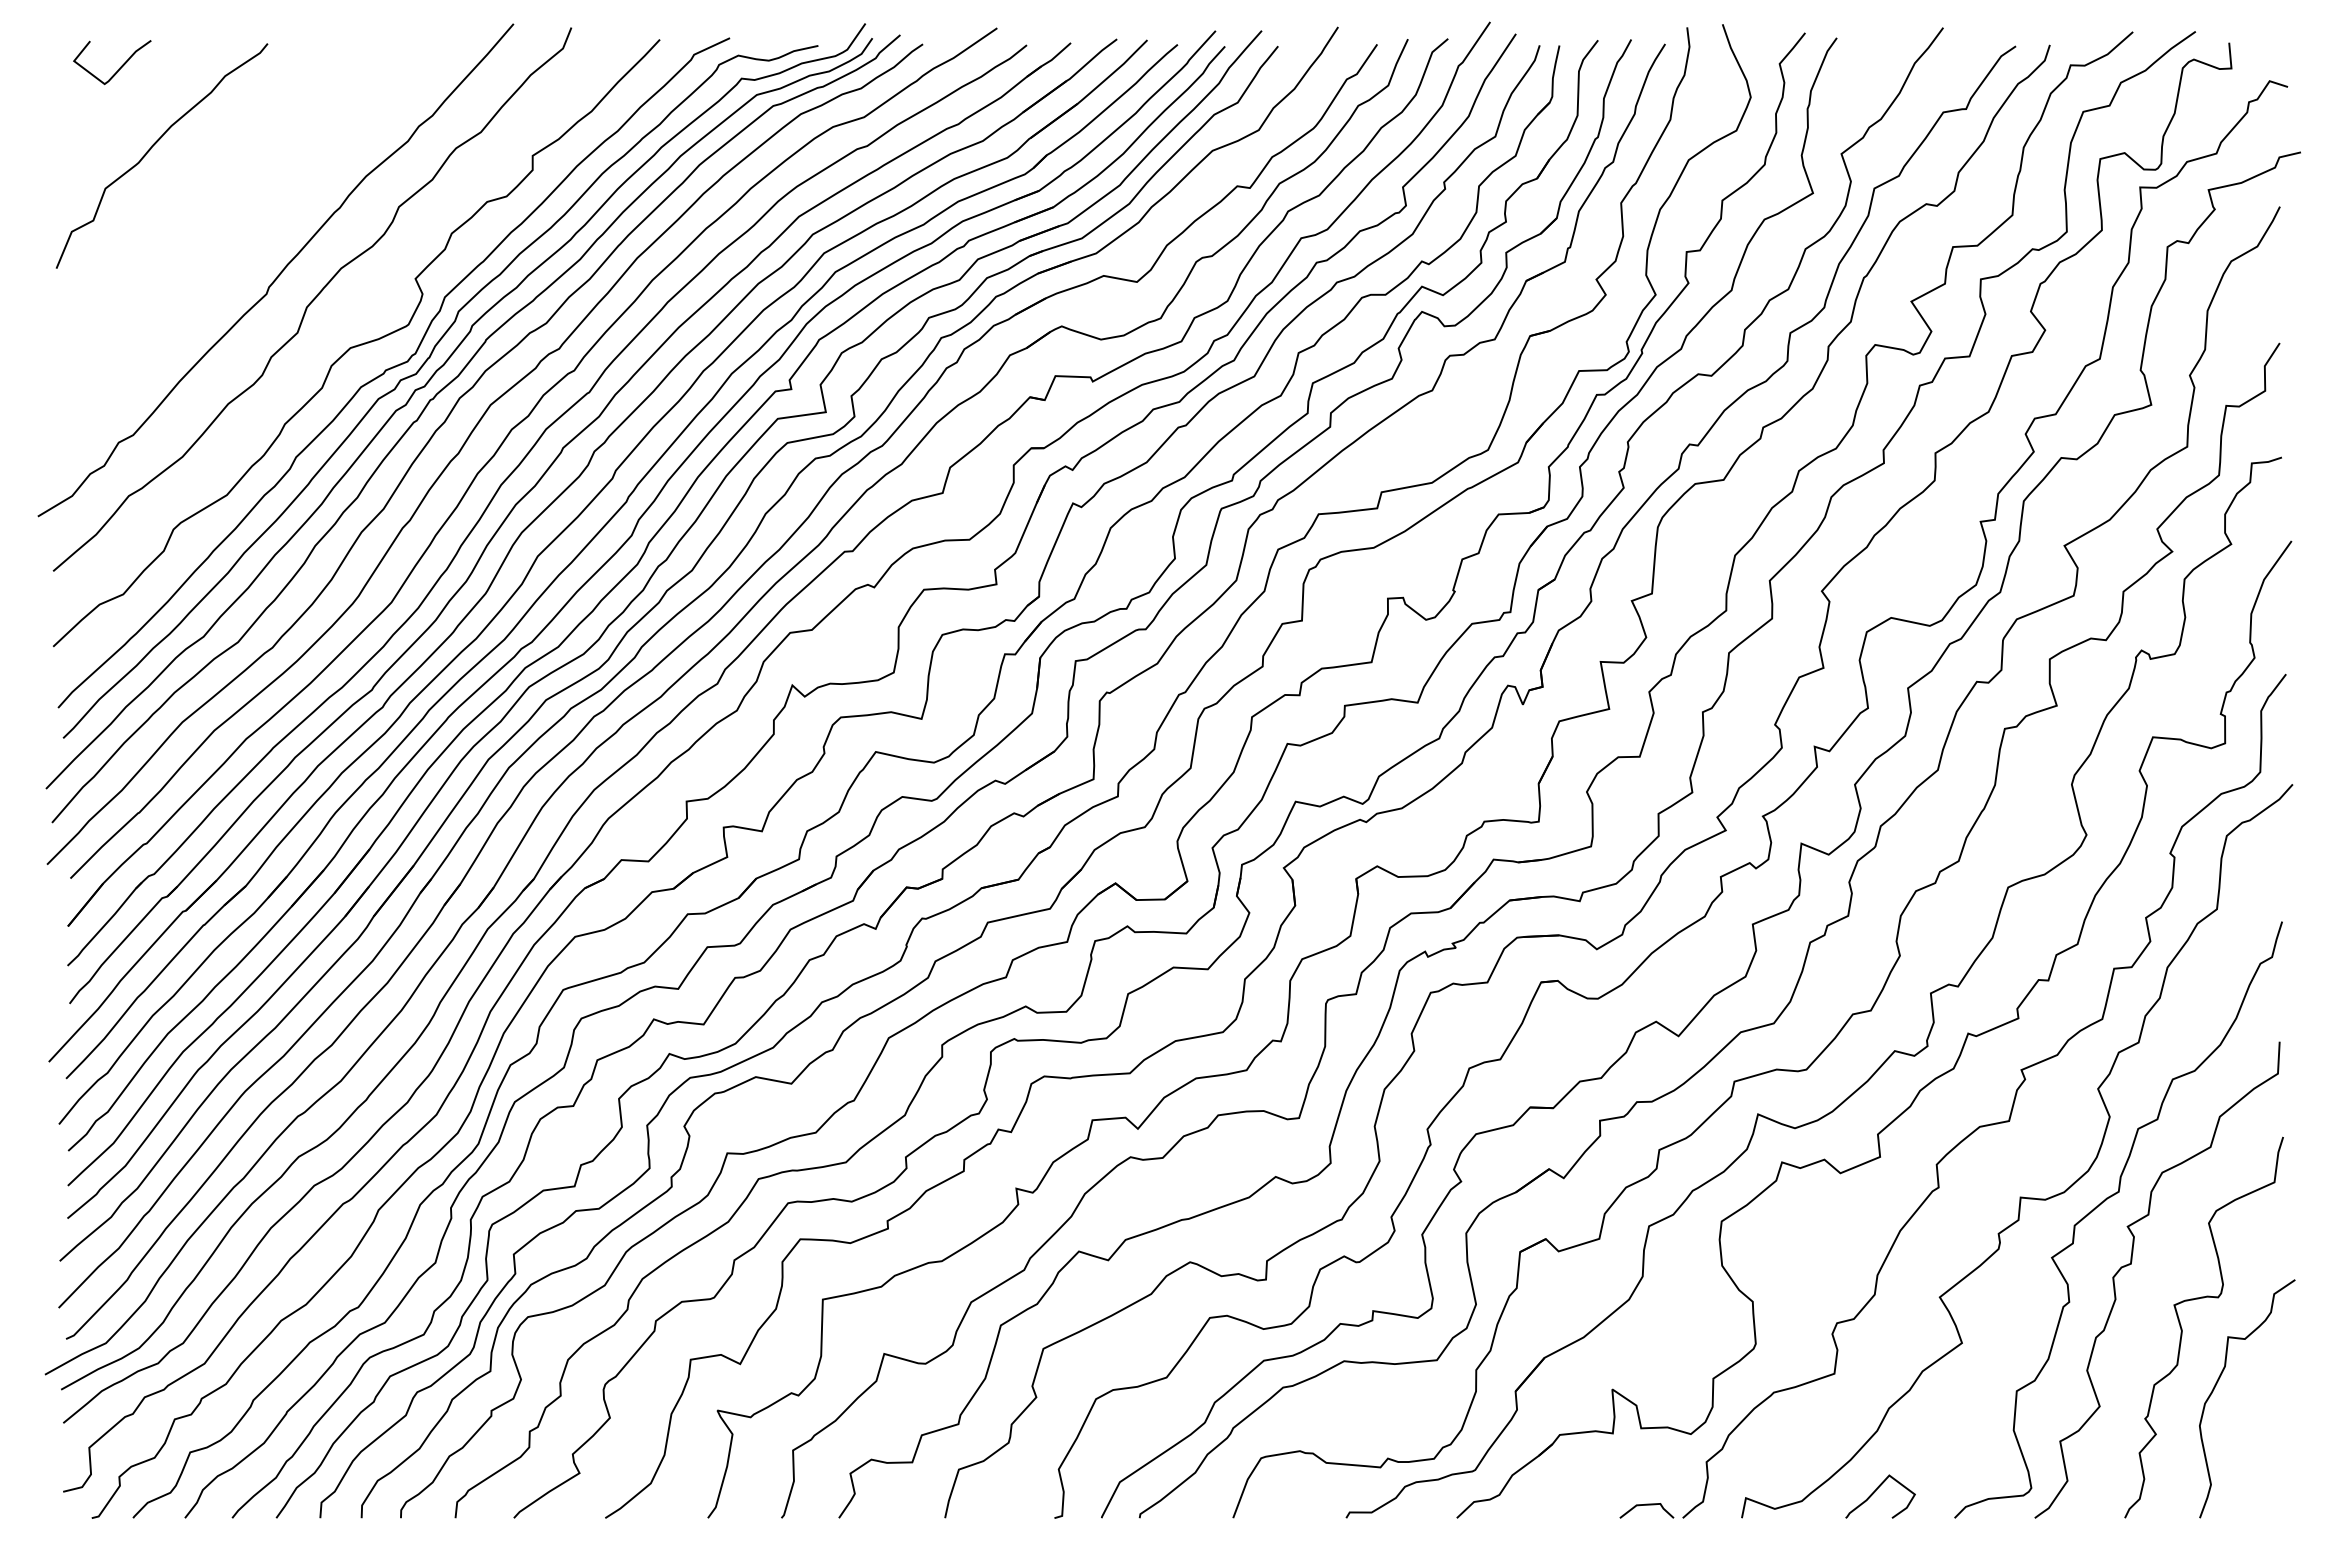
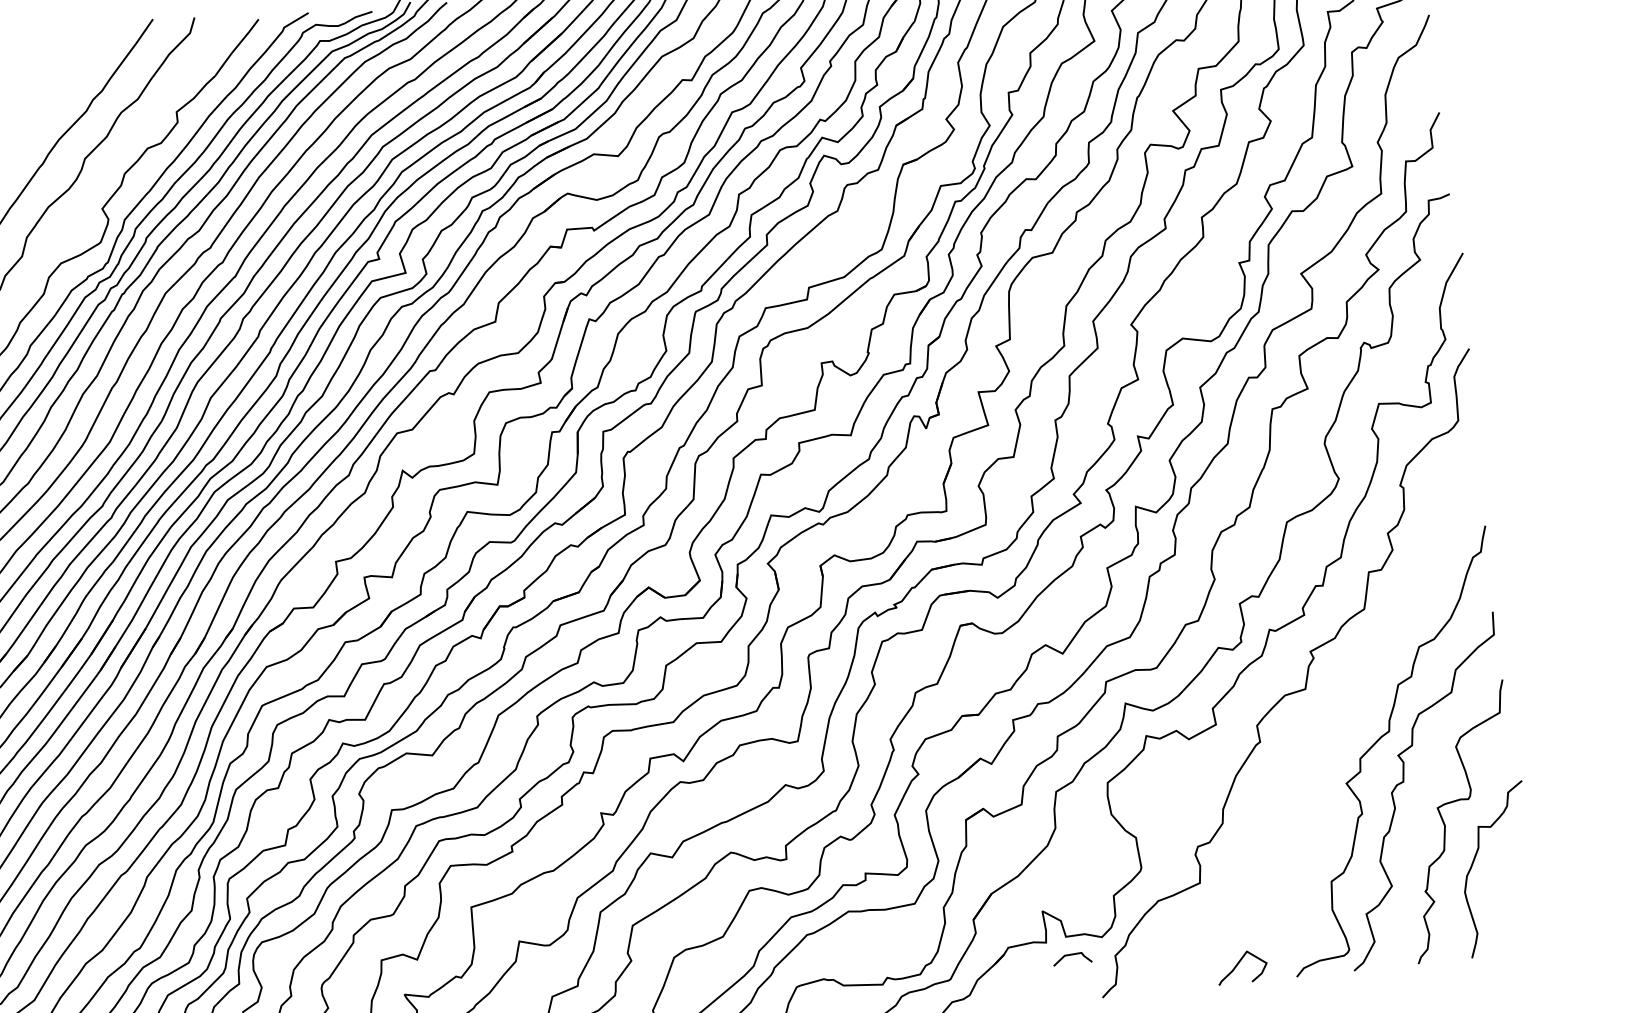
curve: (2020, 1196) -> (1319, 742), removed
curve: (1646, 1505) -> (1071, 955), moved

